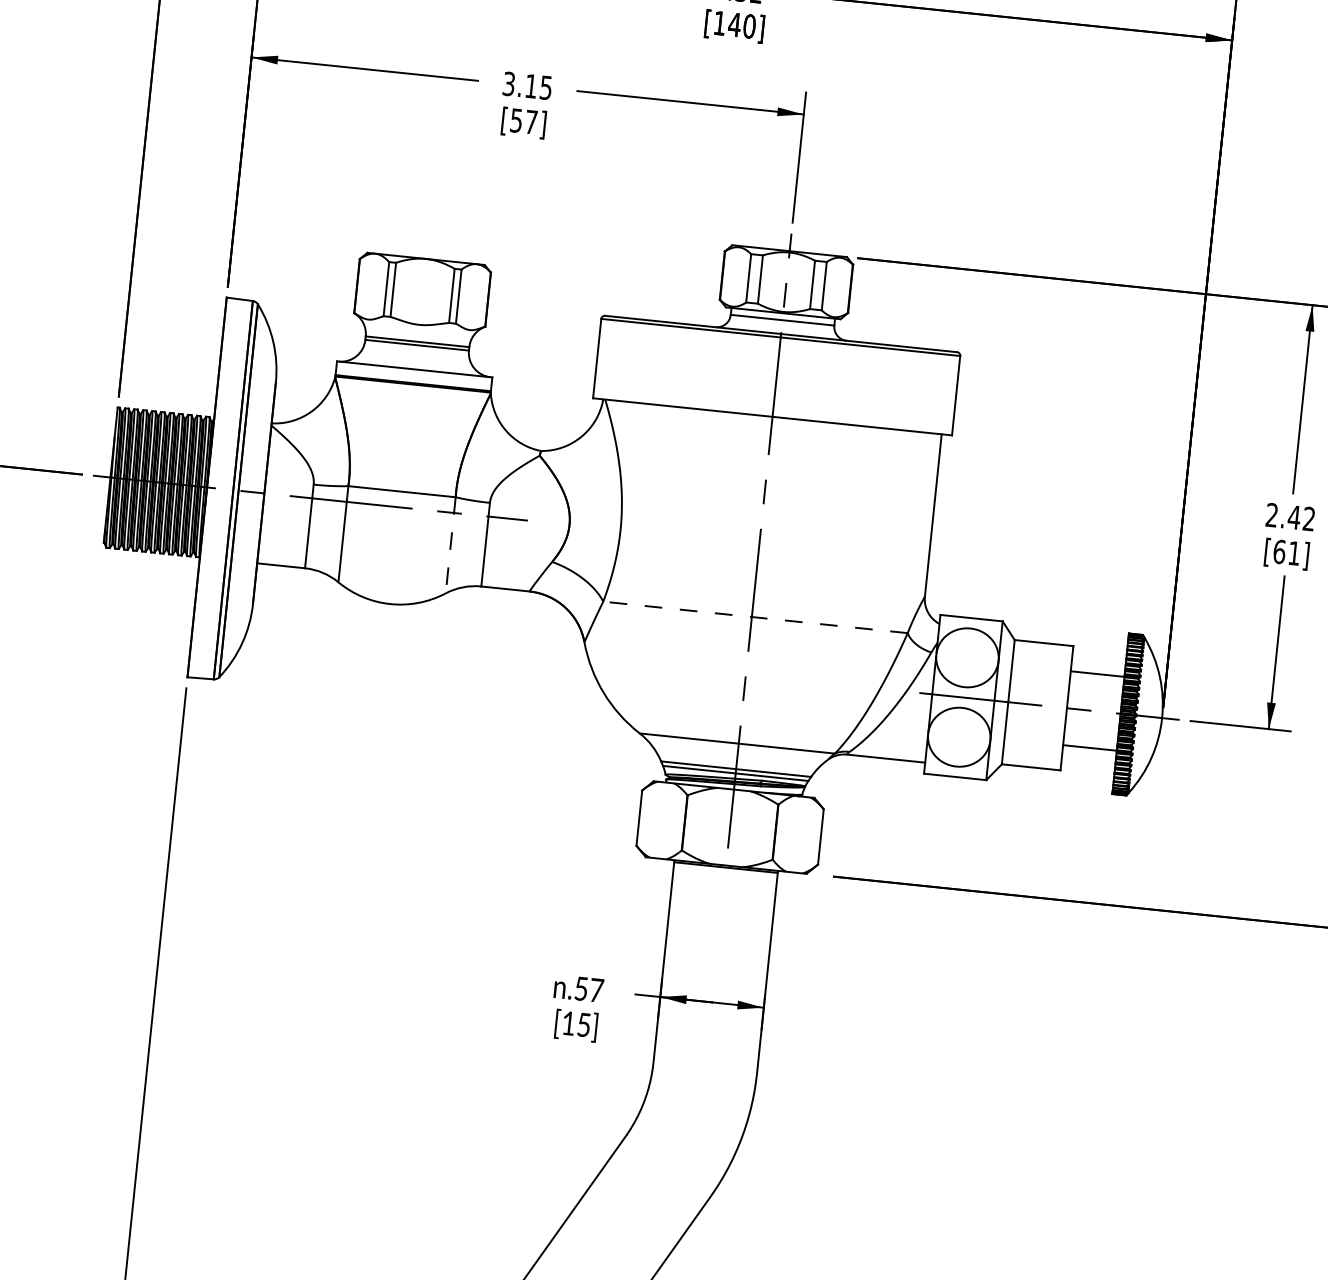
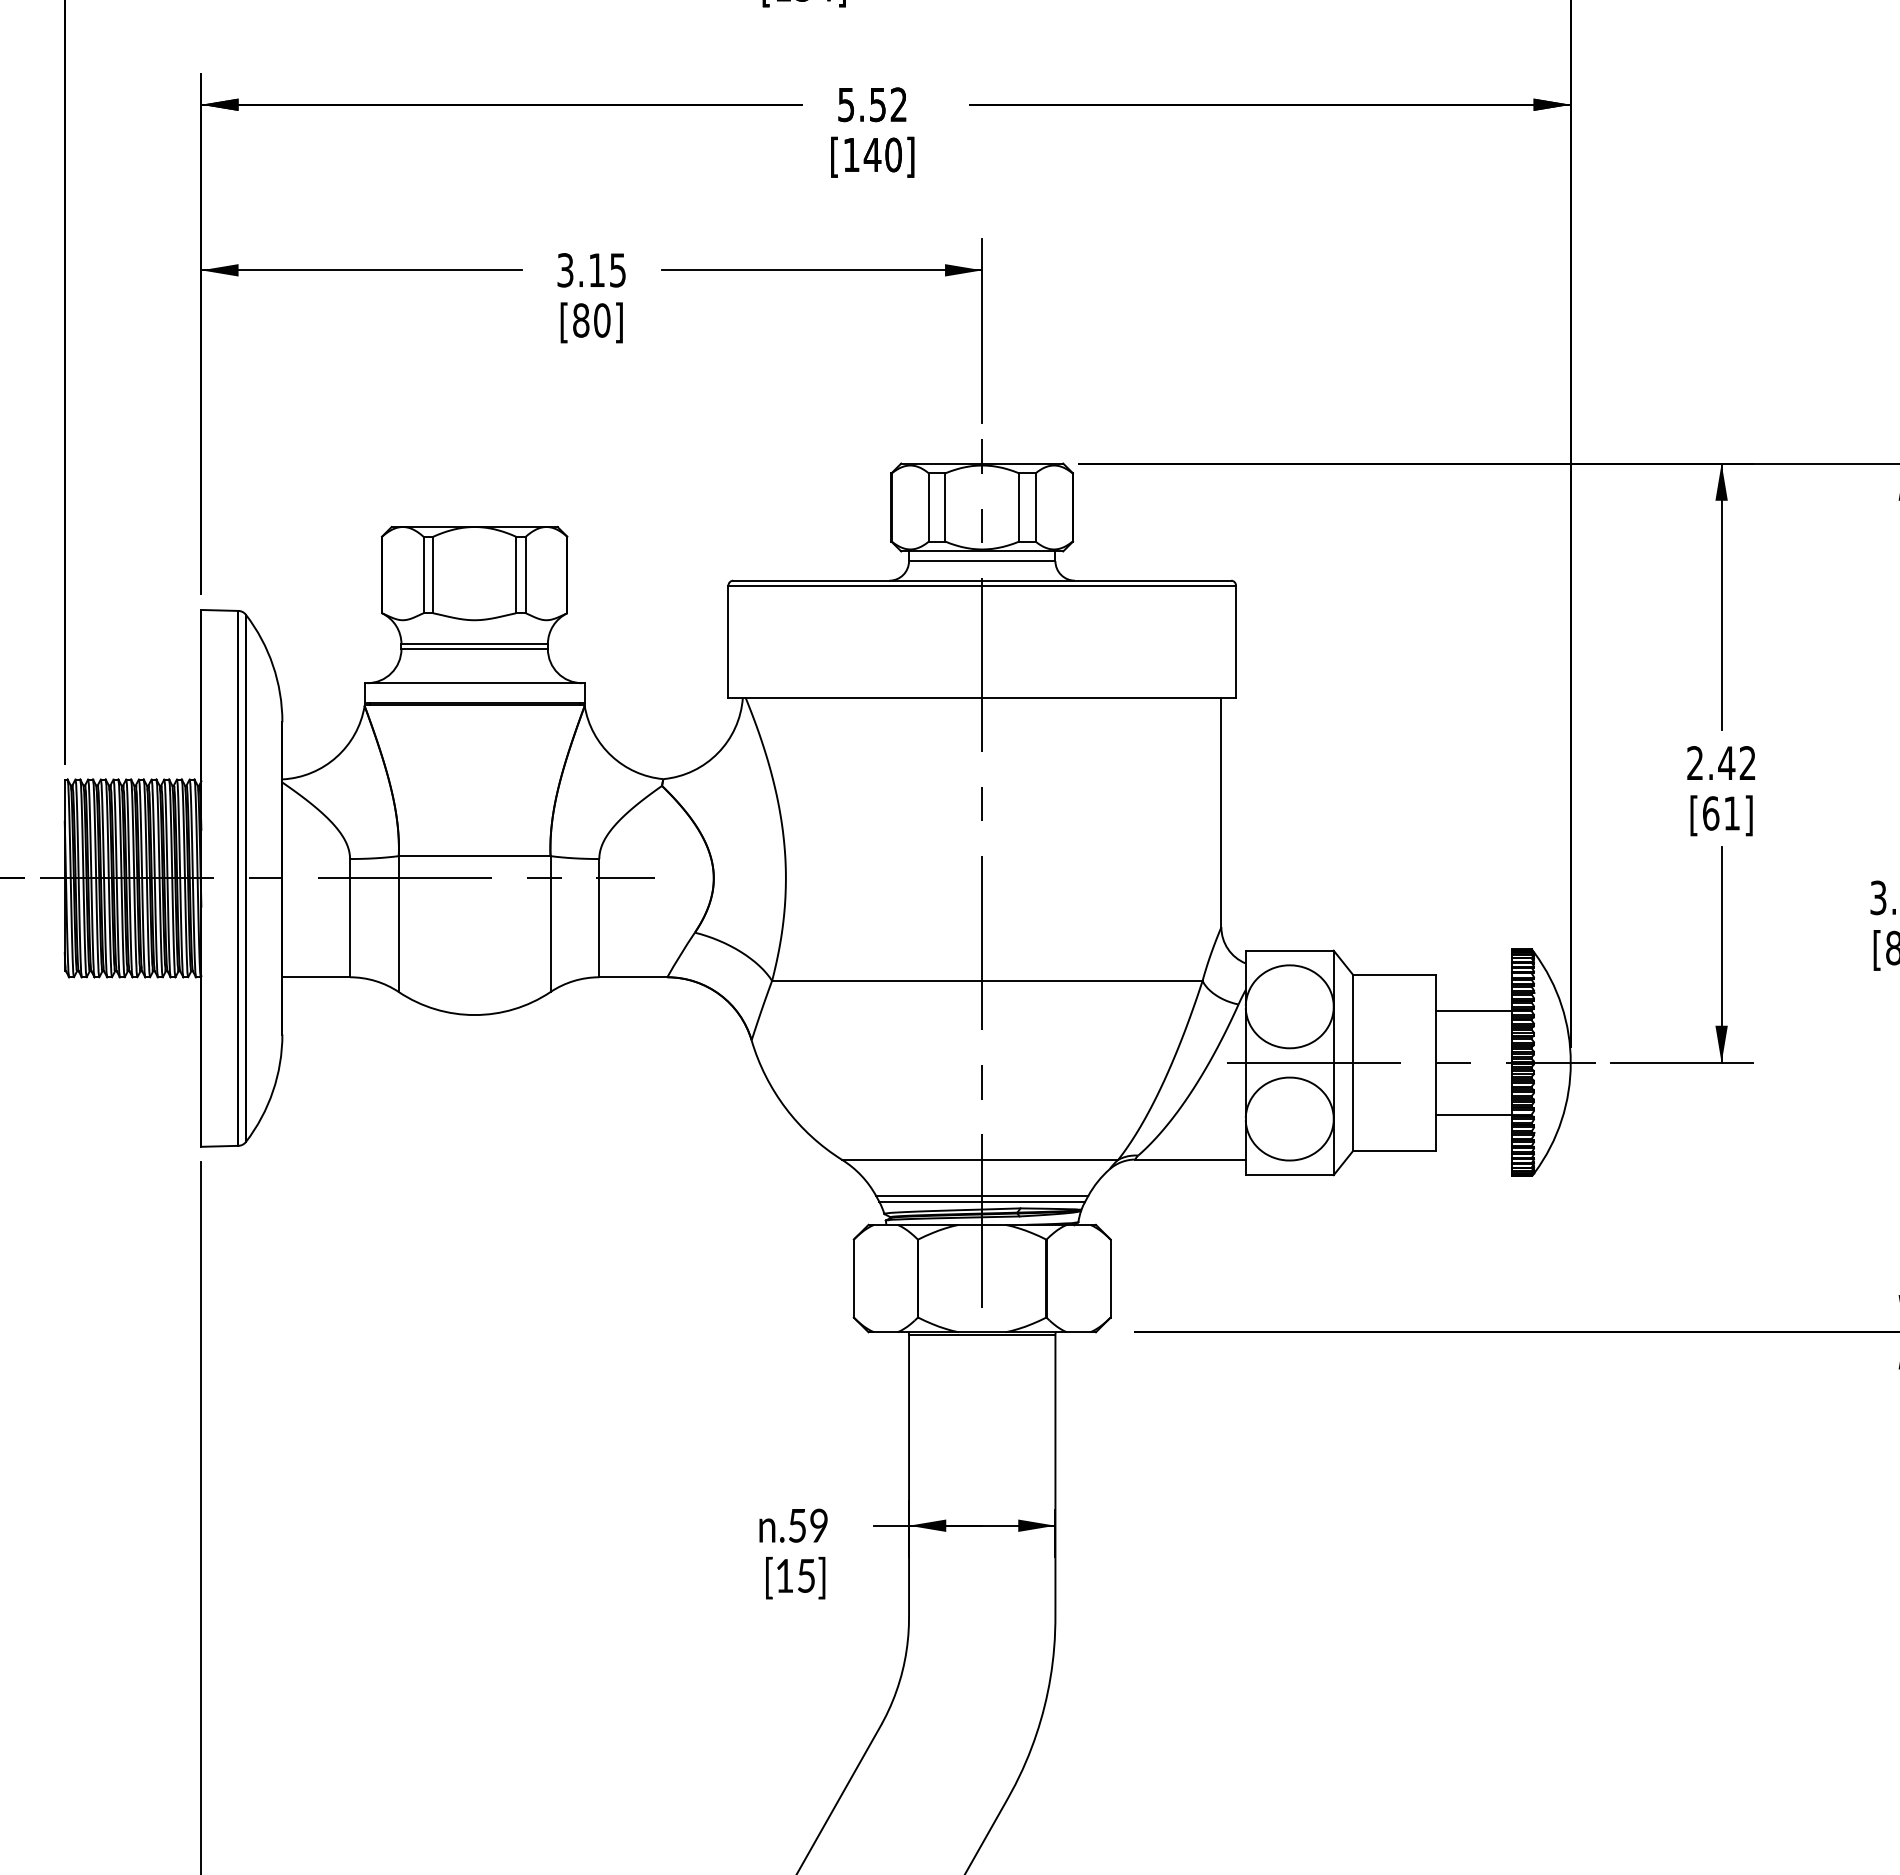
text: (523, 121) -> (591, 320), [57] -> [80]
line: (450, 545) -> (550, 924), dashed -> solid
line: (754, 617) -> (986, 980), dashed -> solid
text: (596, 990) -> (819, 1525), .57 -> .59

